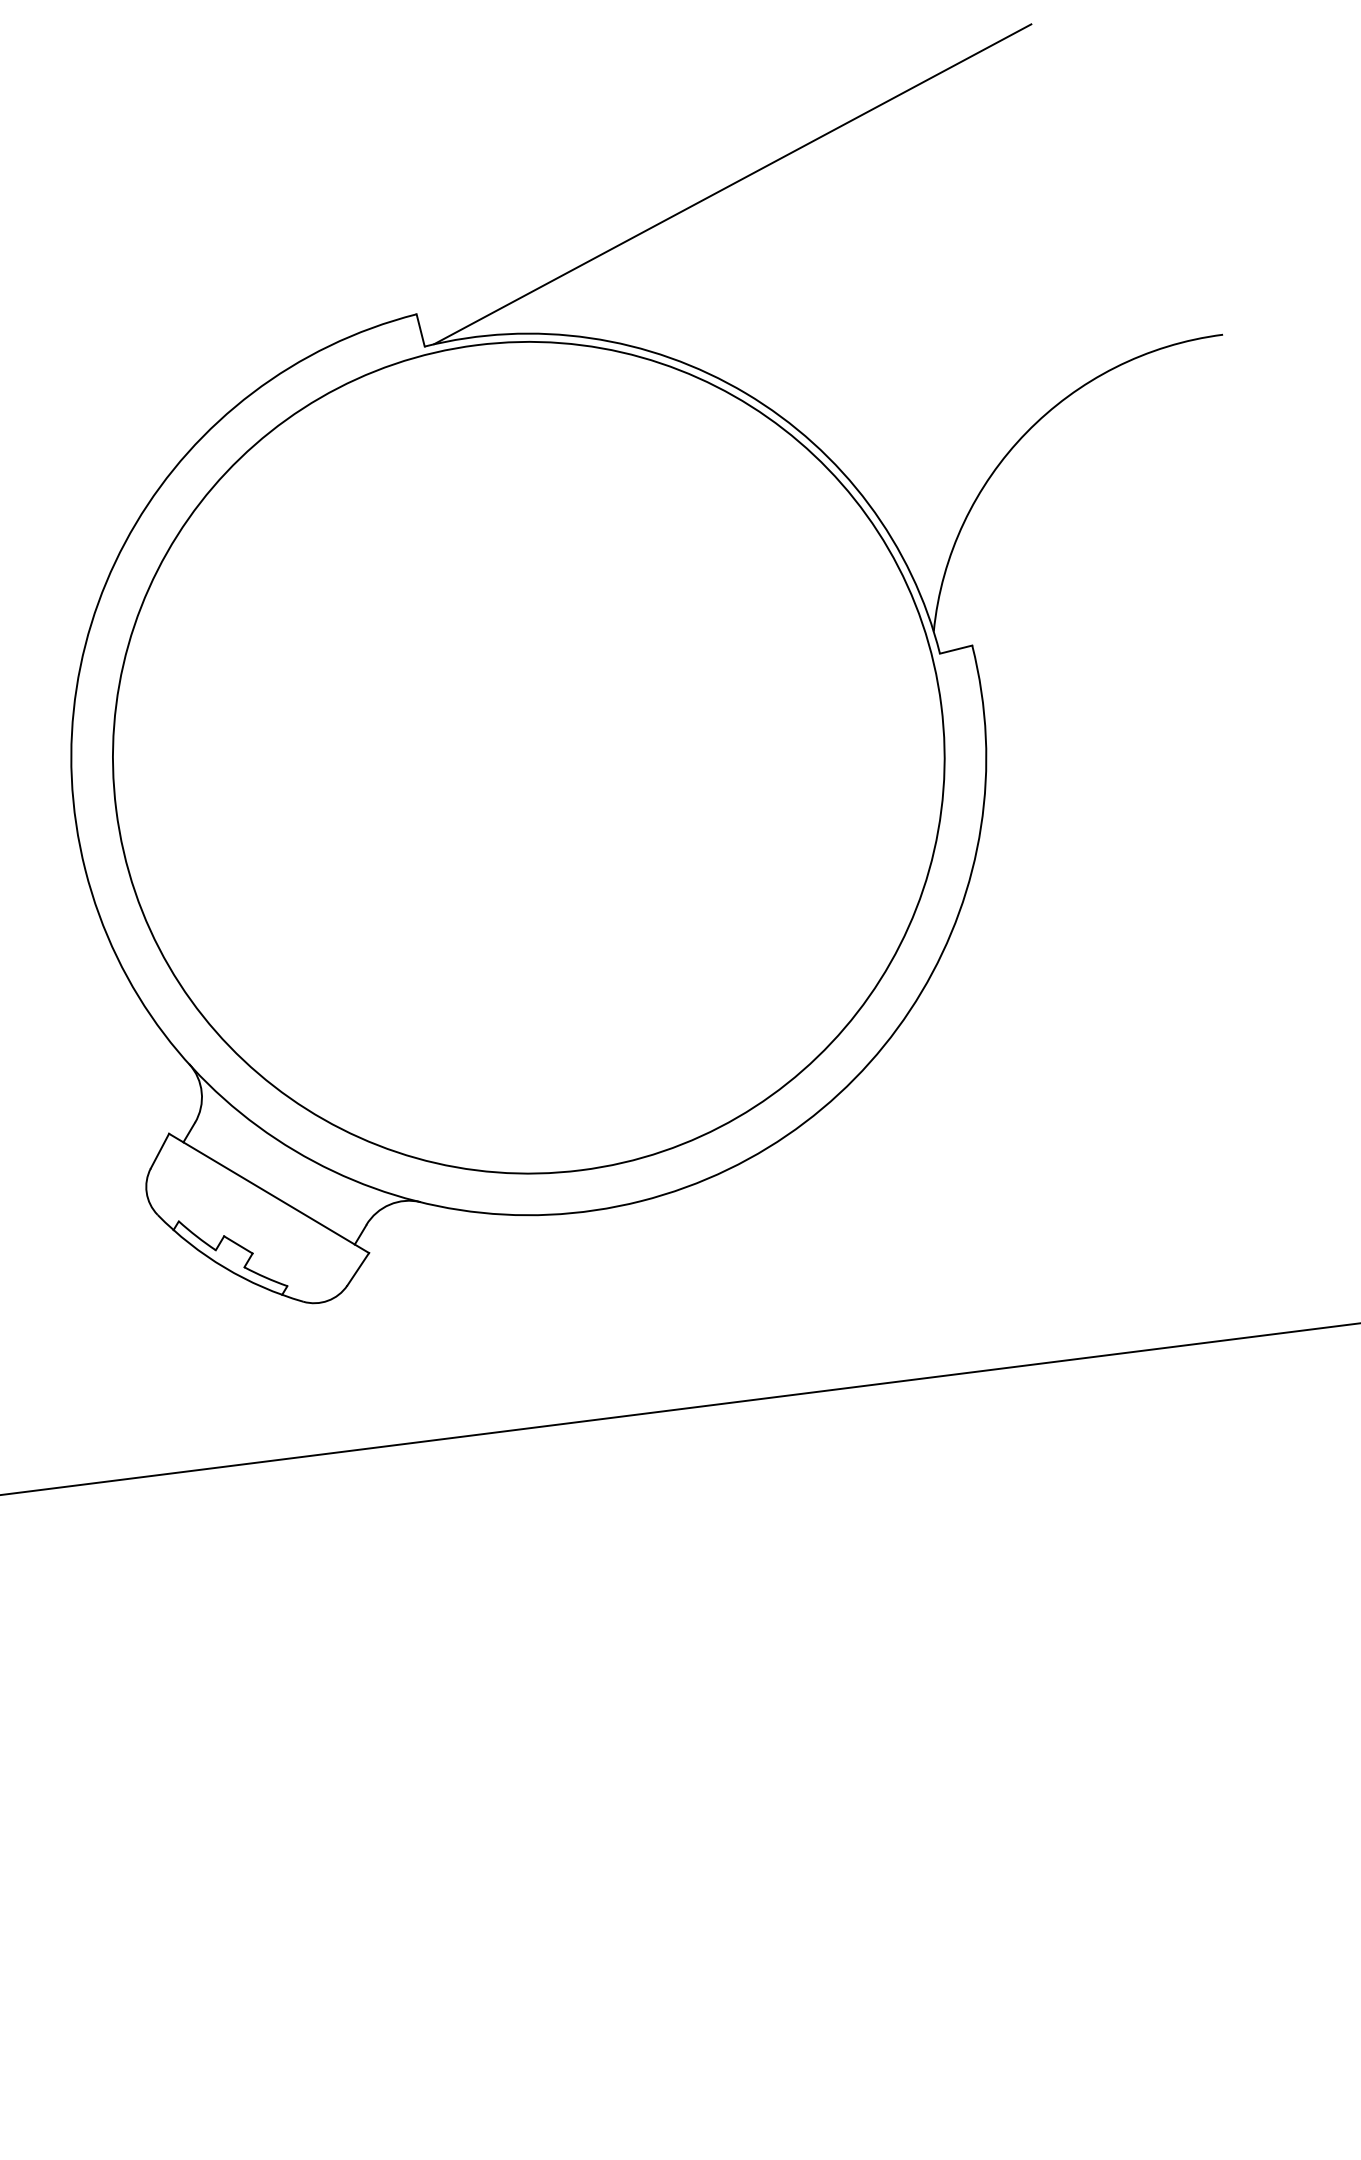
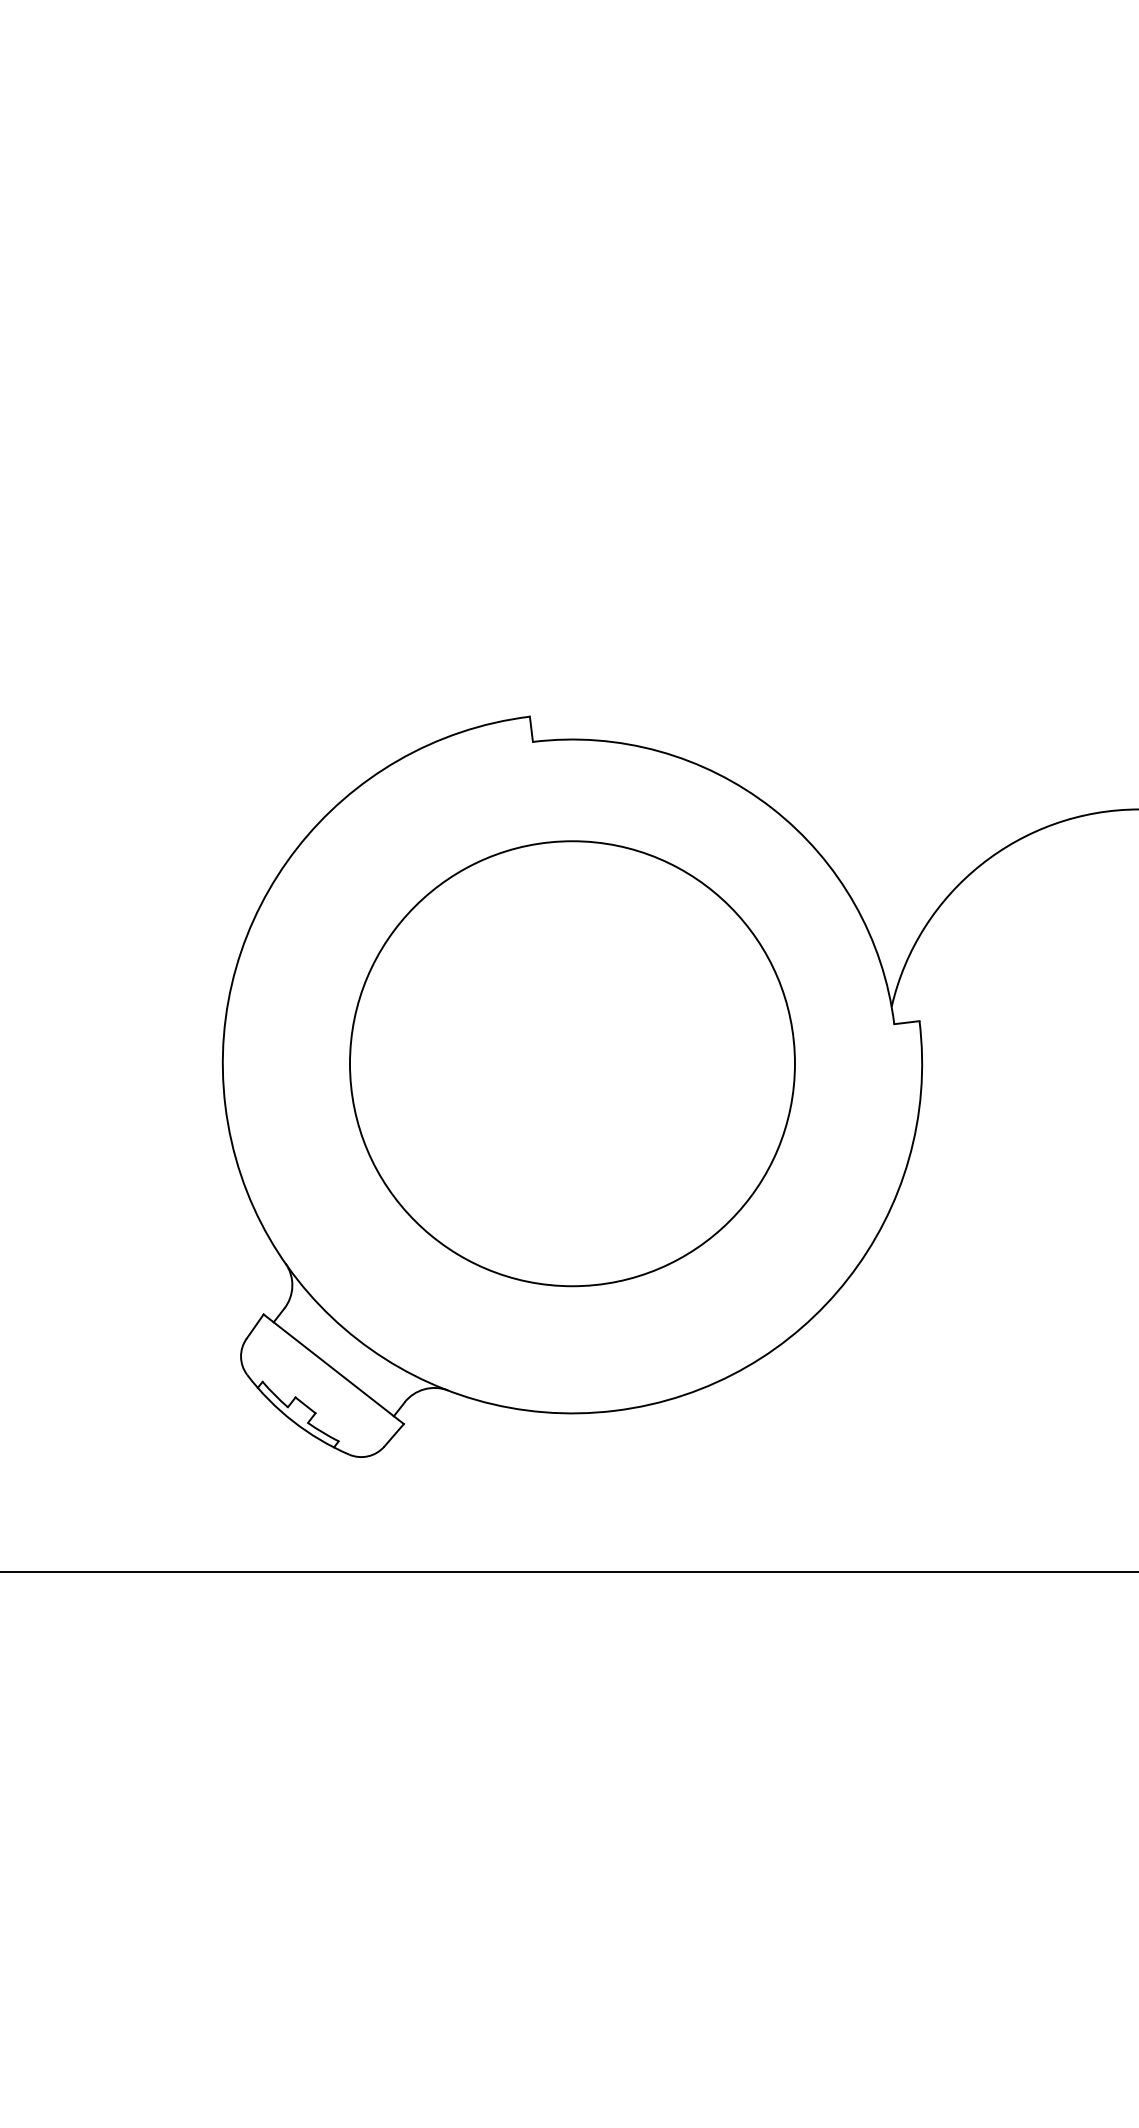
line: (732, 184) -> (781, 648), removed
circle: (528, 757) -> (572, 1063), size x0.7

